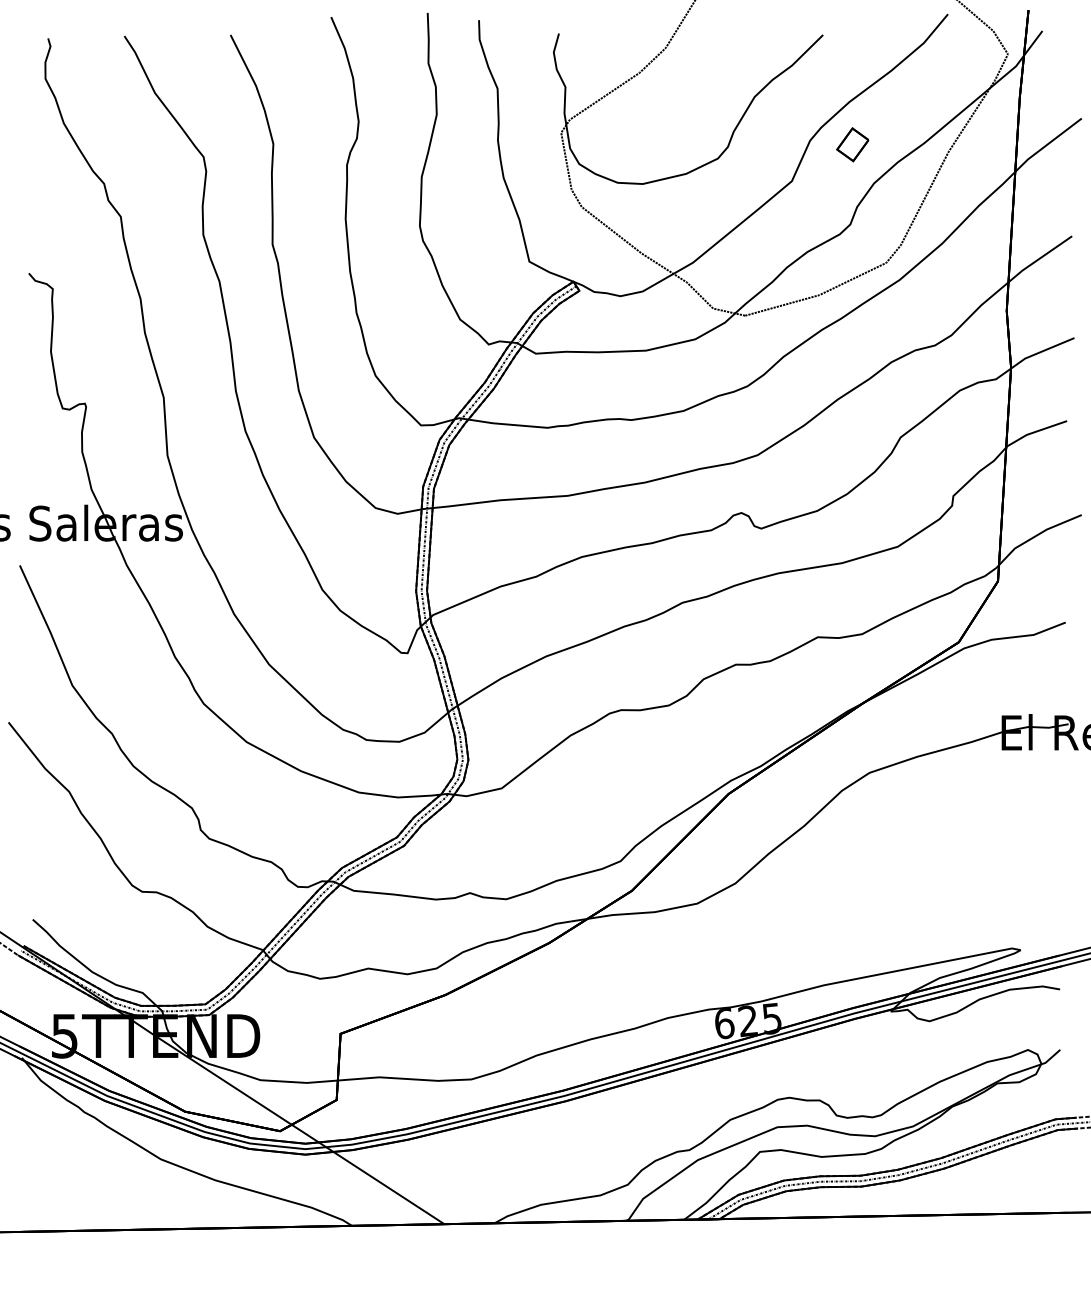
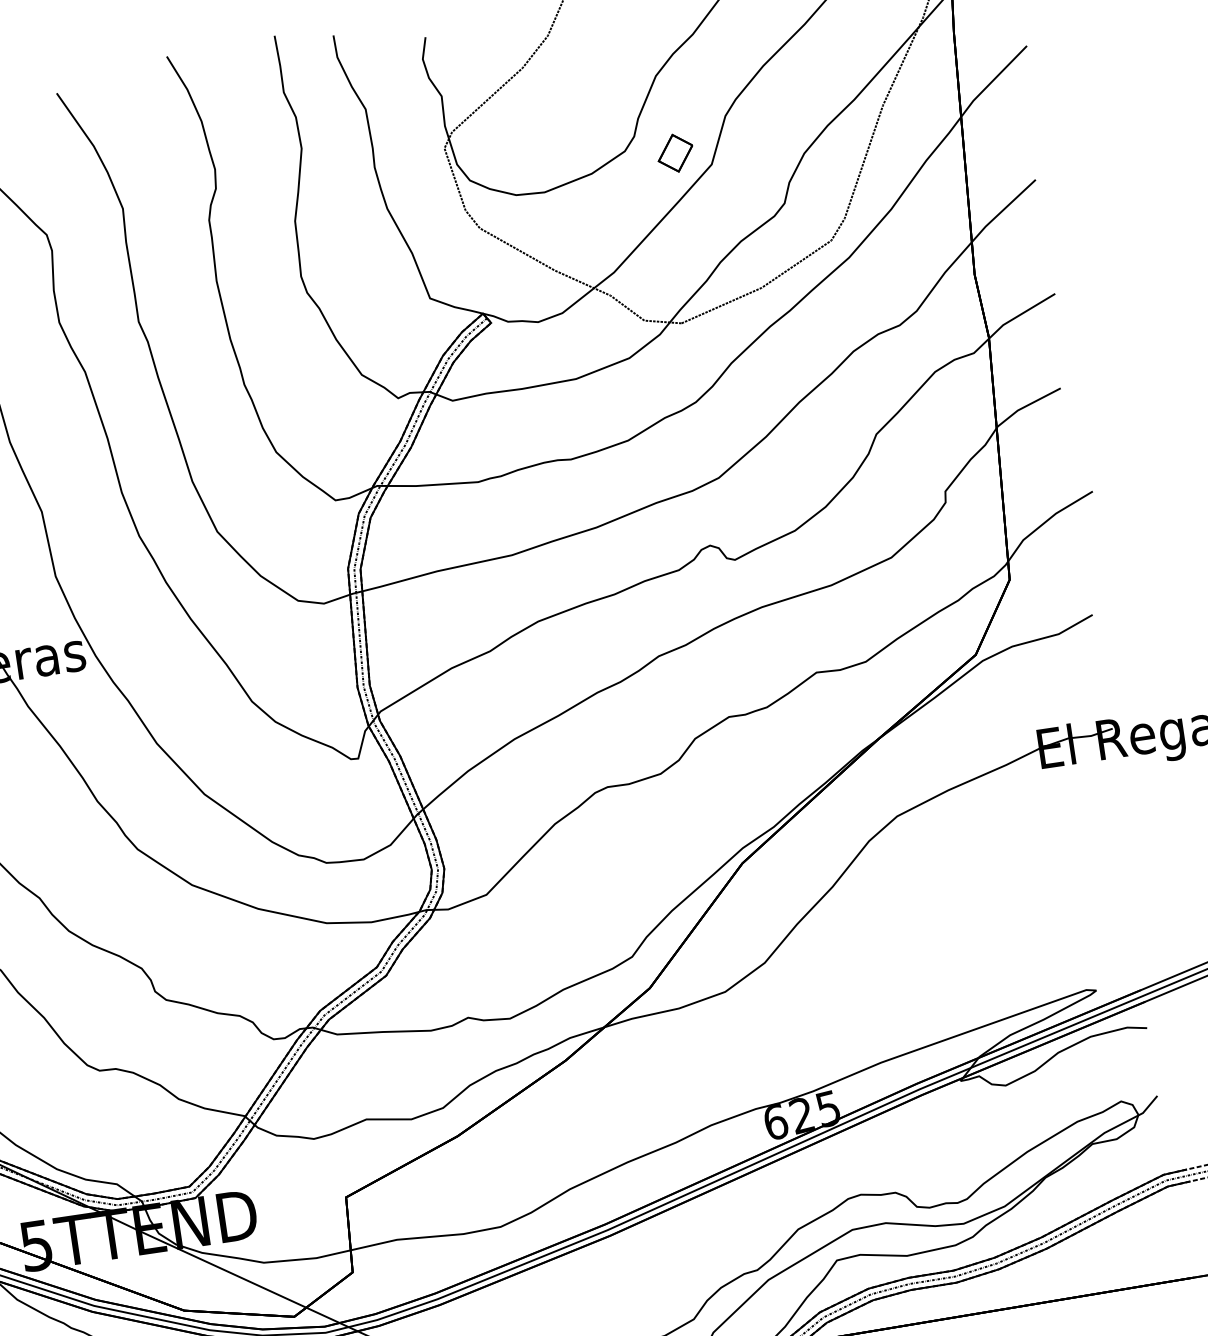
part: (852, 144) -> (675, 152), moved

